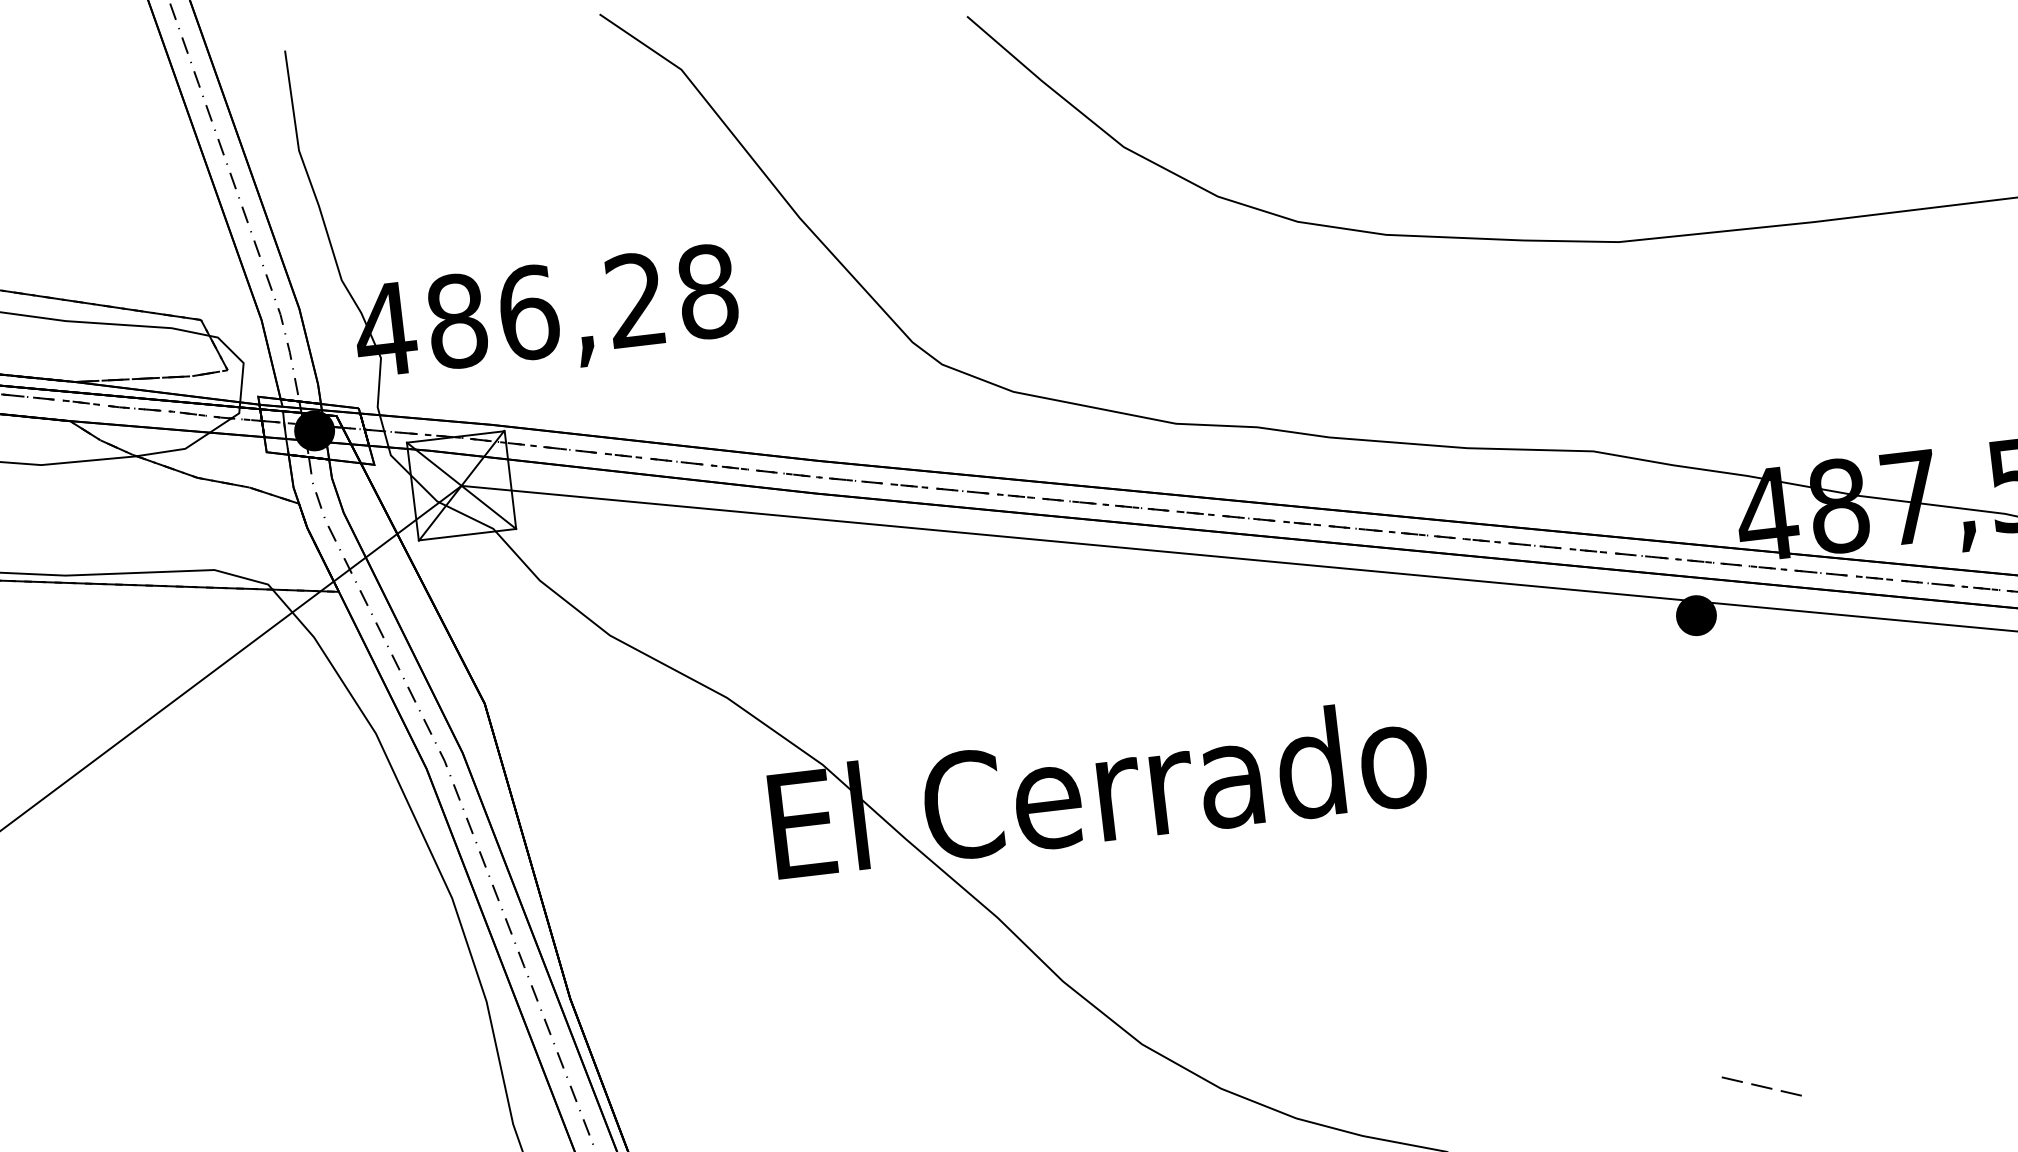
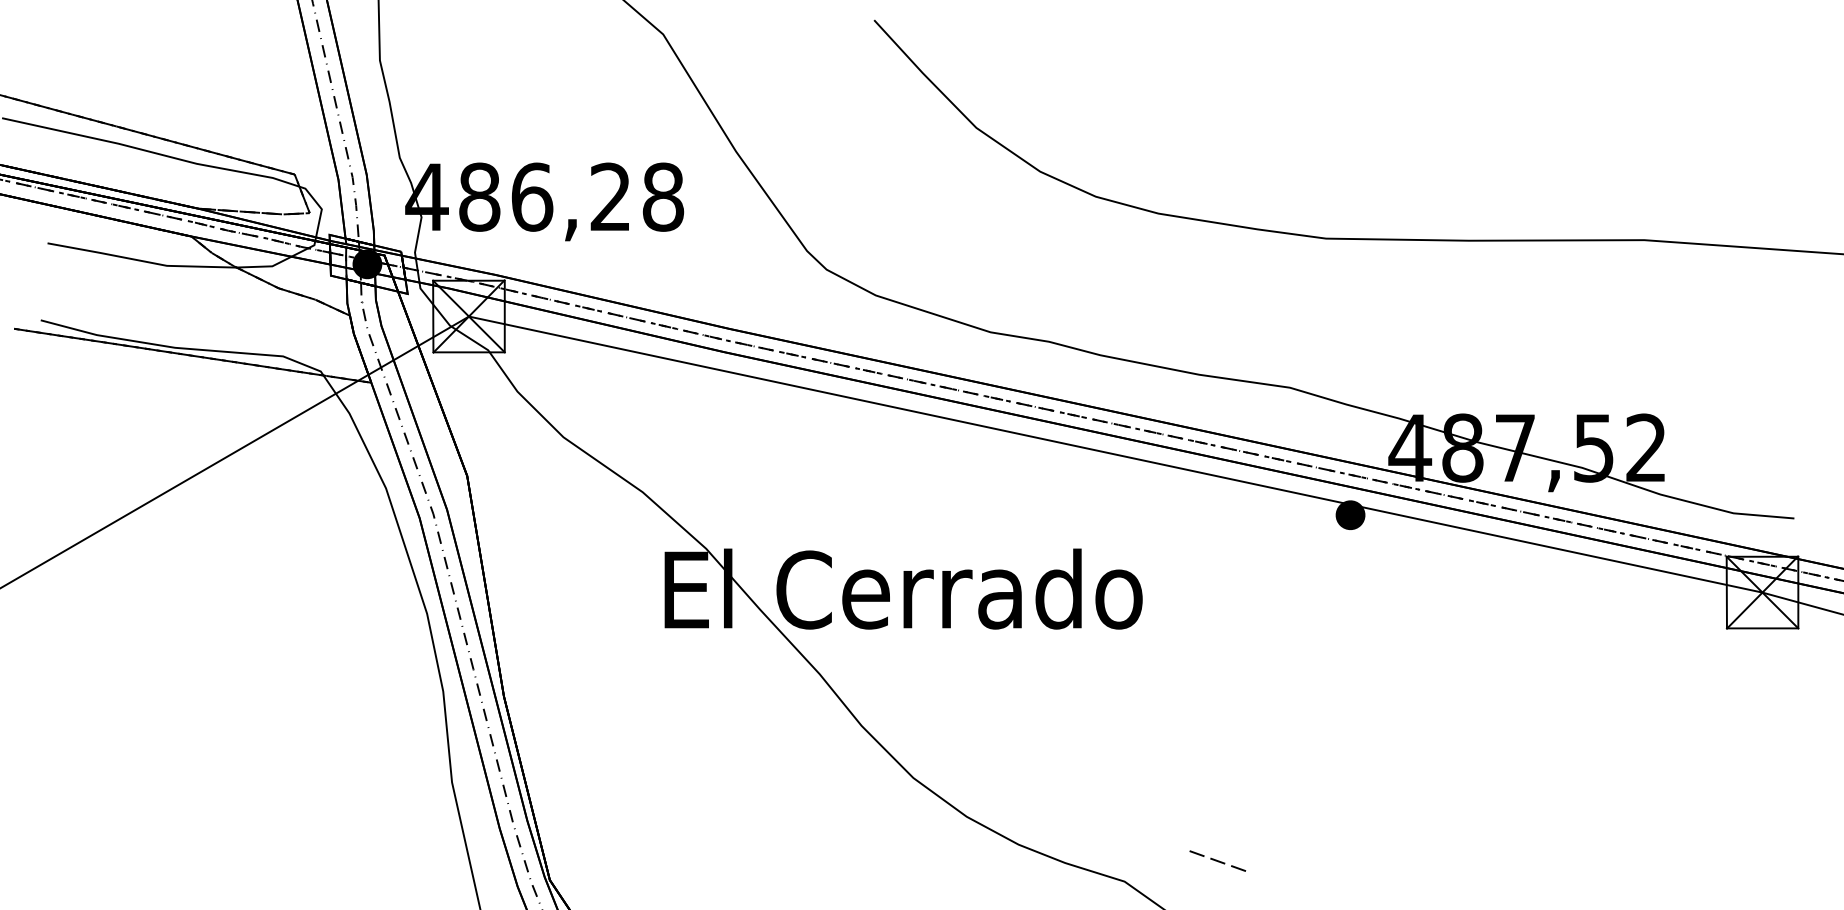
line: (1761, 1085) -> (1217, 860), moved

